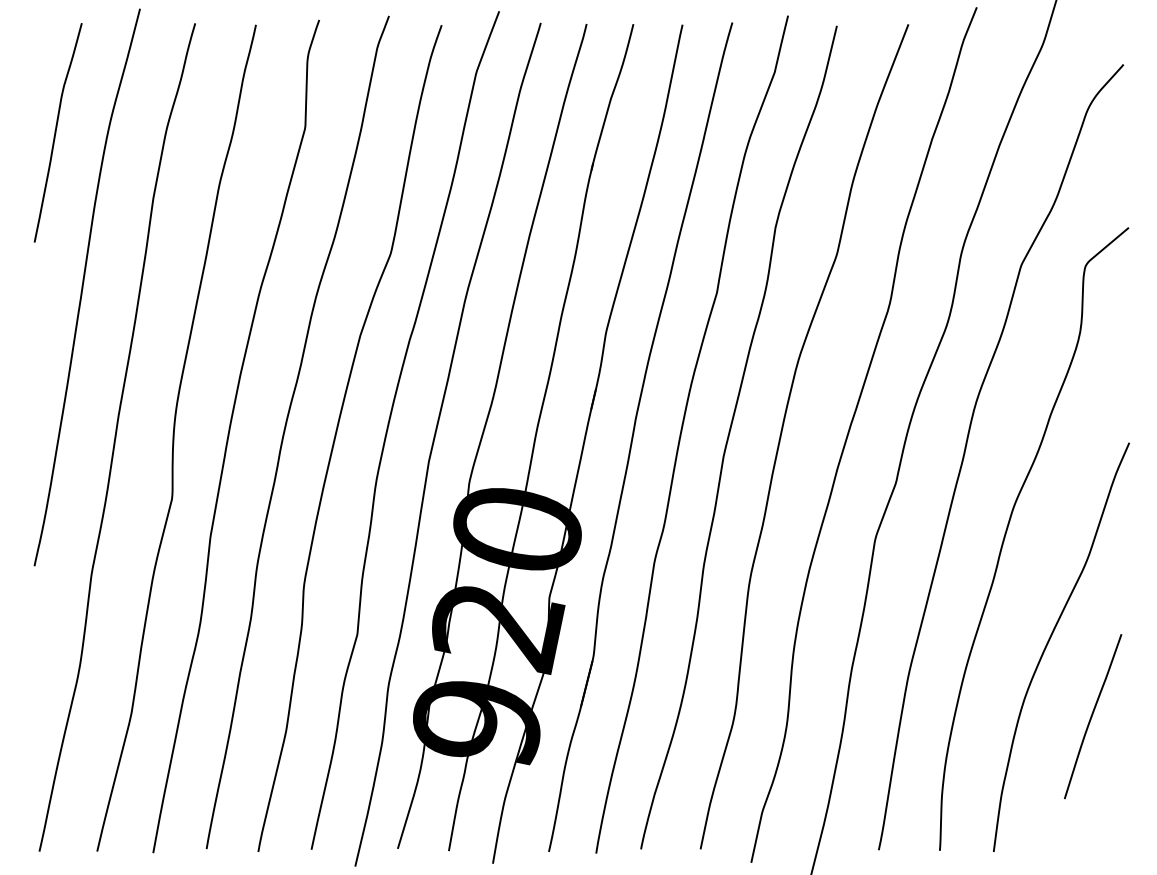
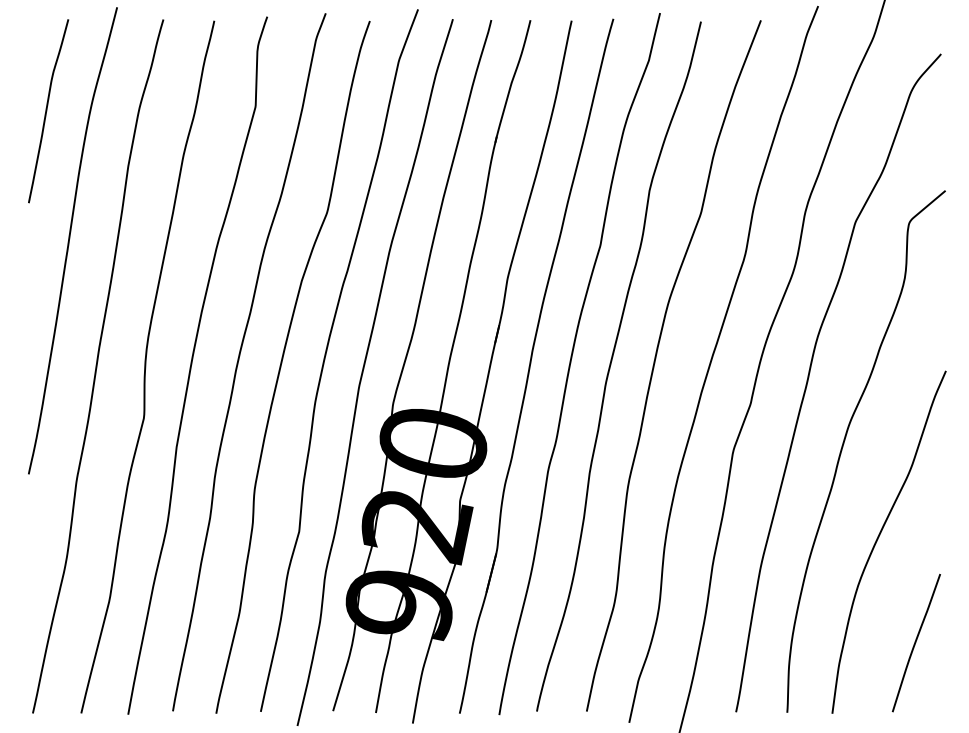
curve: (1092, 716) -> (915, 642), moved

